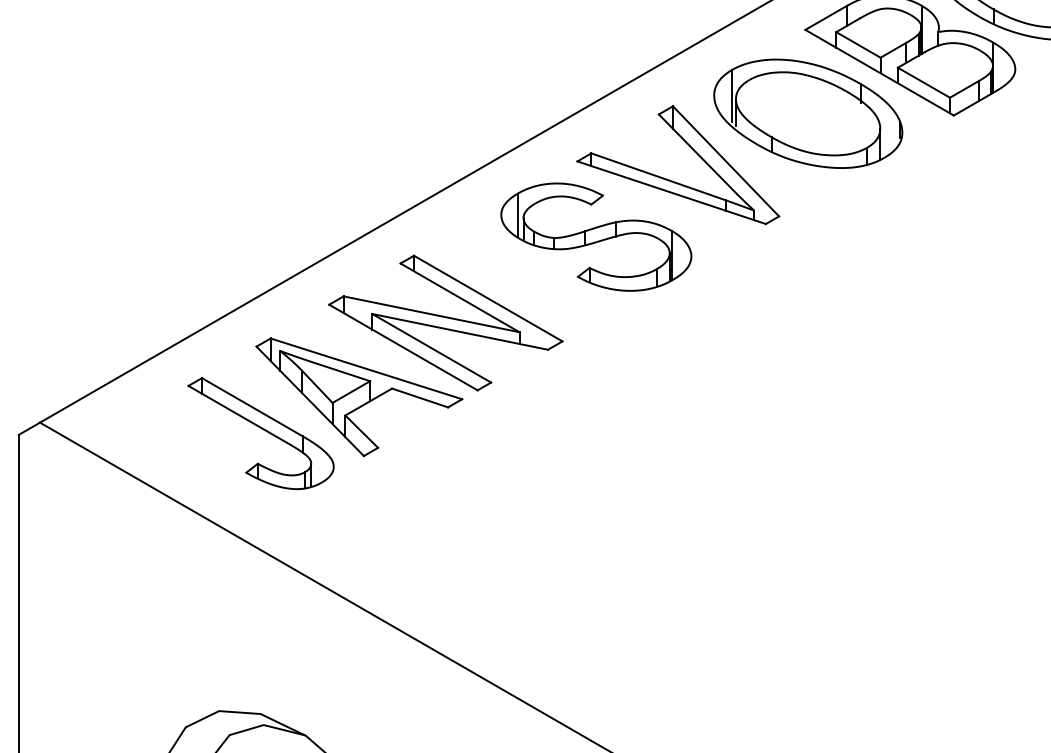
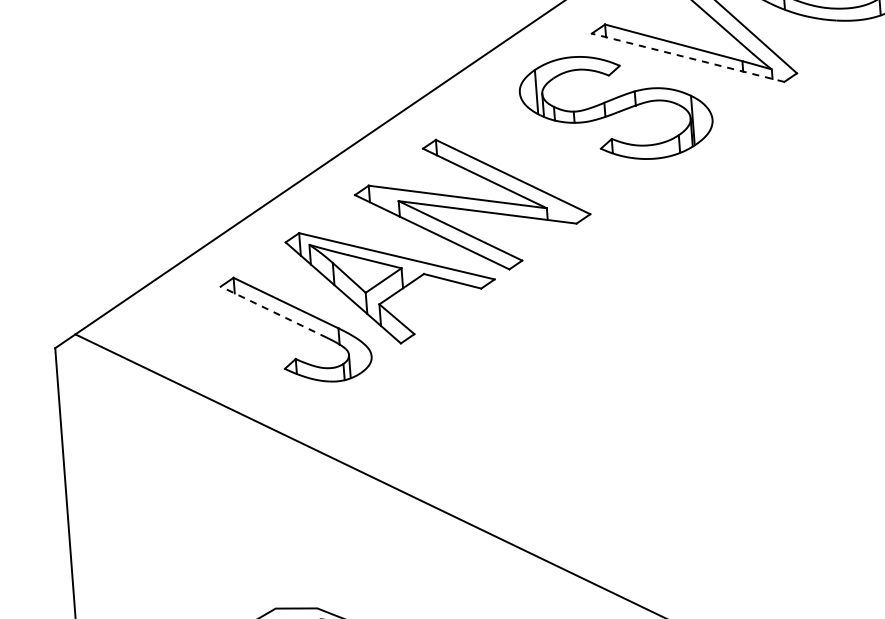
line: (671, 192) -> (687, 57), solid -> dashed
line: (239, 415) -> (273, 312), solid -> dashed

